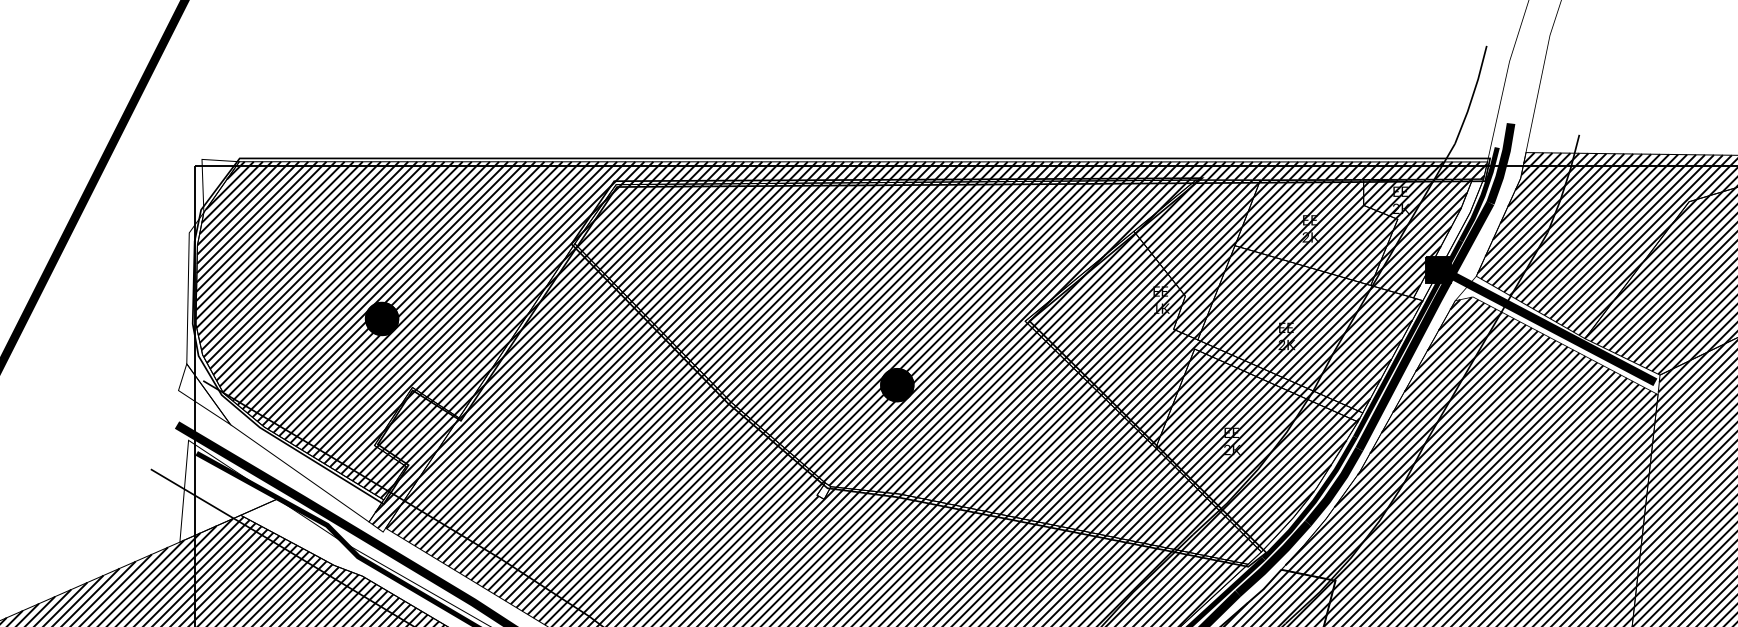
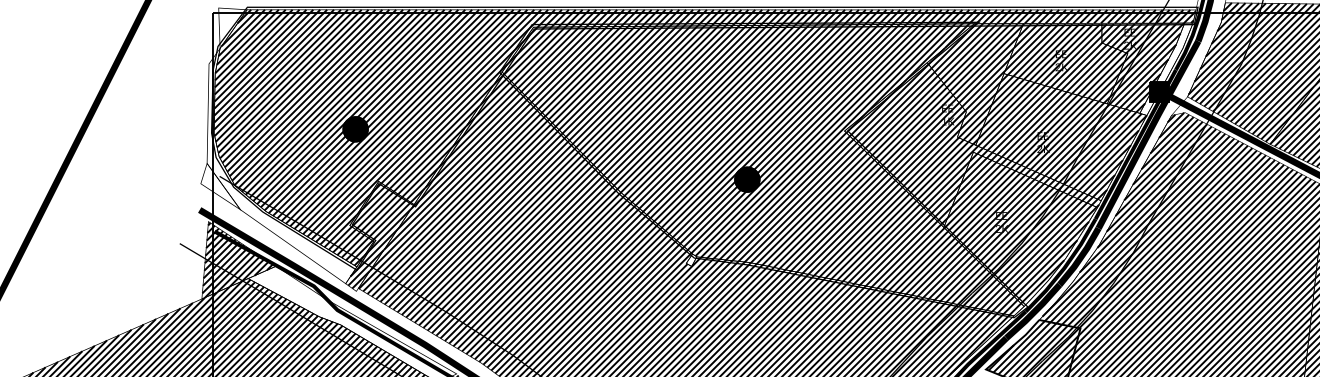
hatch: (226, 491) -> (237, 260), added

